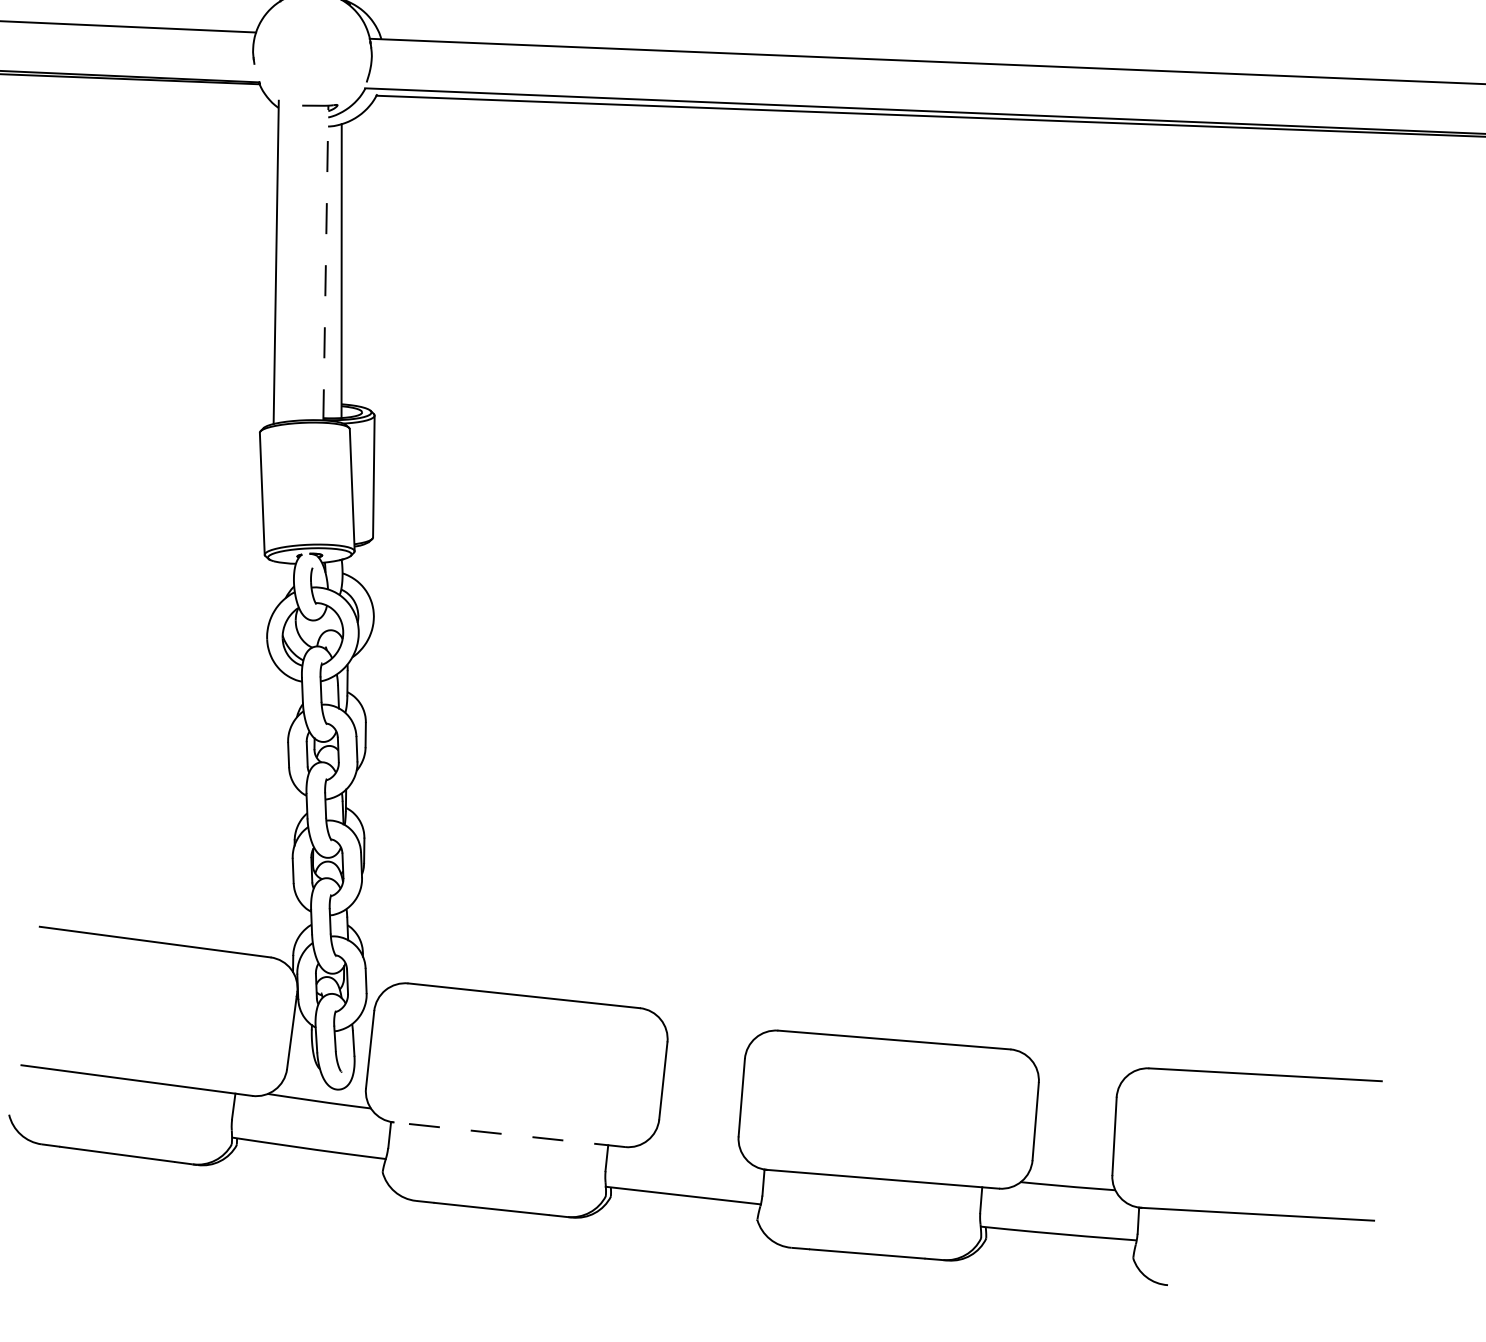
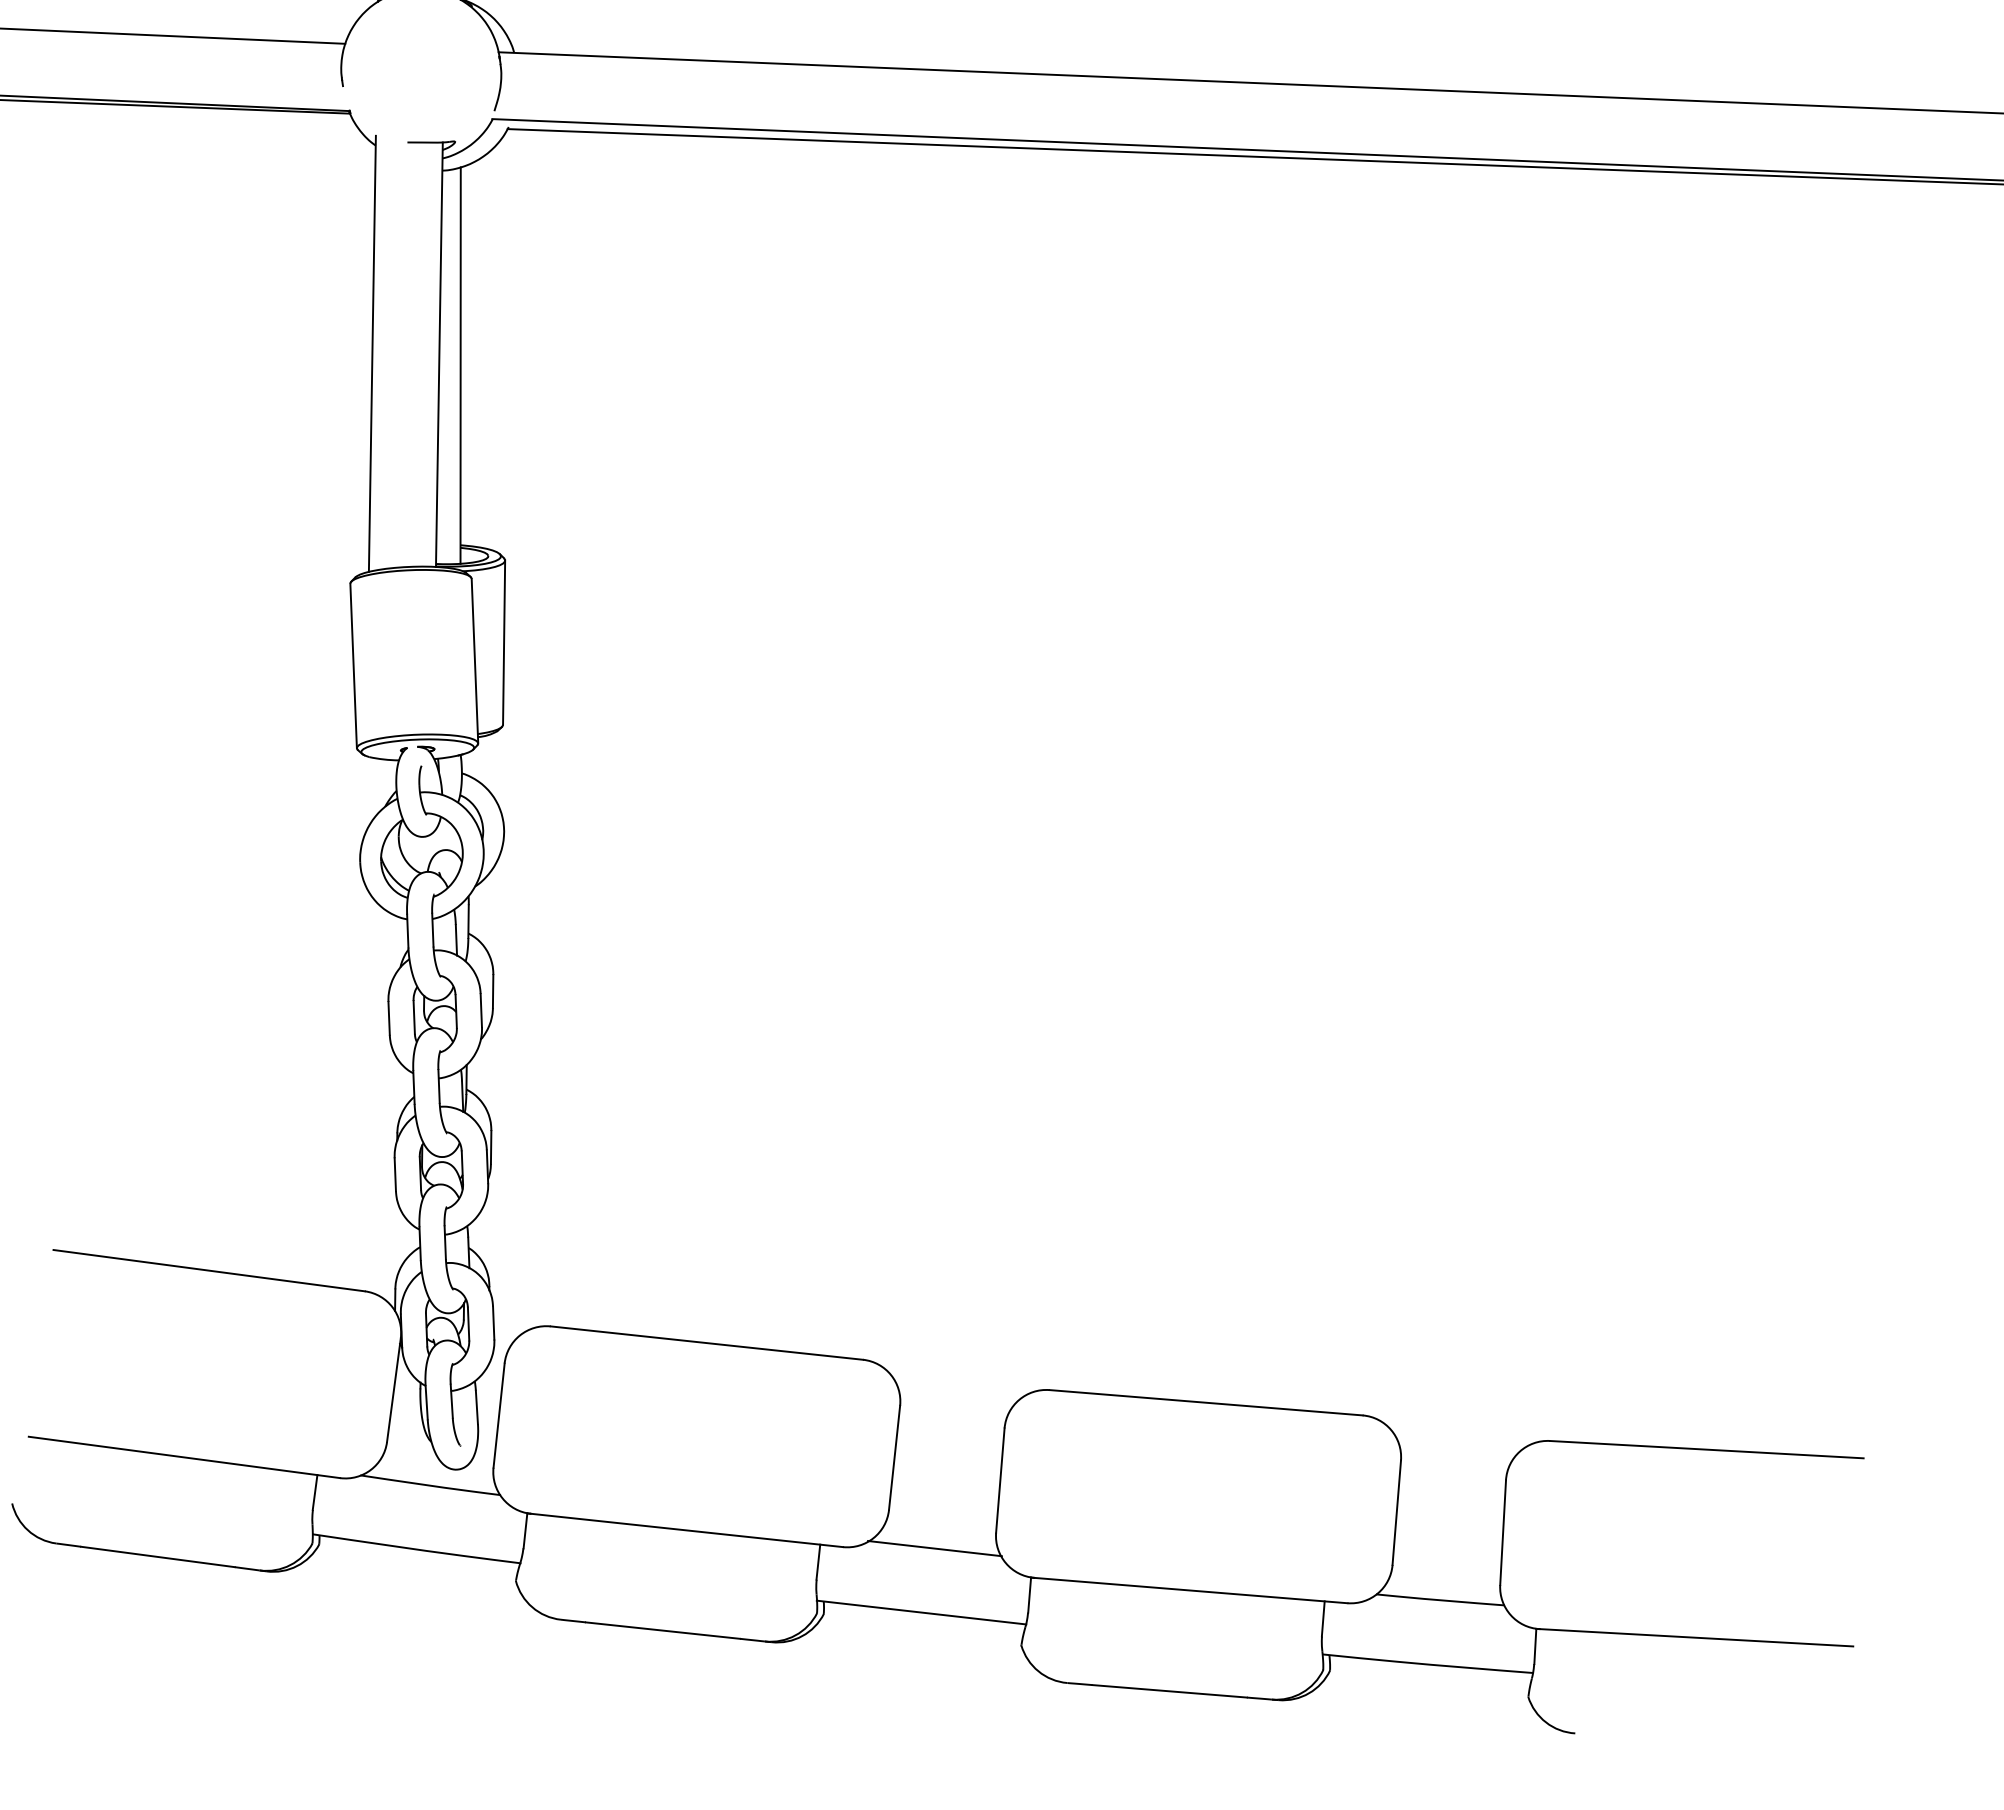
line: (325, 262) -> (439, 354), dashed -> solid
line: (509, 1134) -> (686, 1530), dashed -> solid
line: (692, 1148) -> (934, 1548), added

